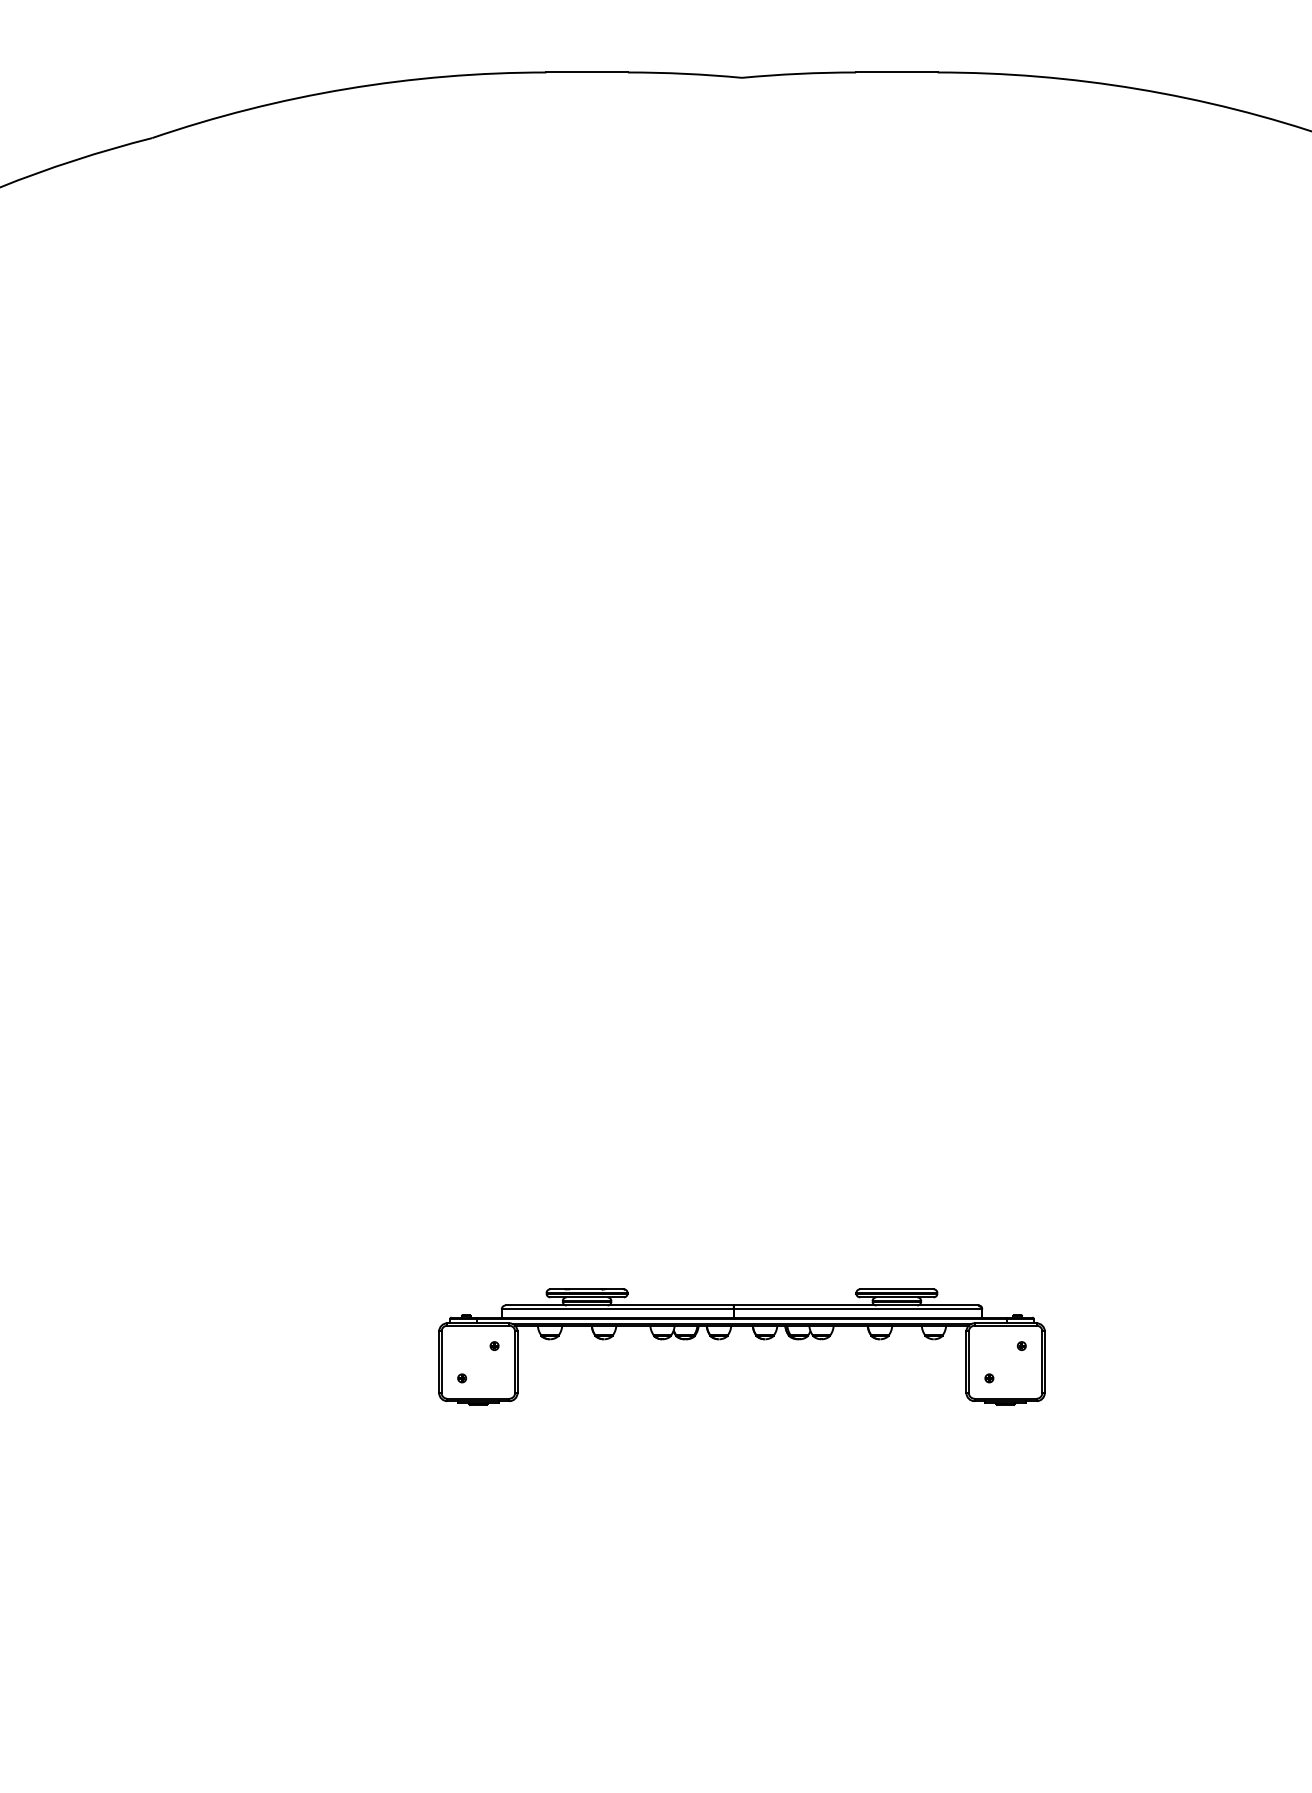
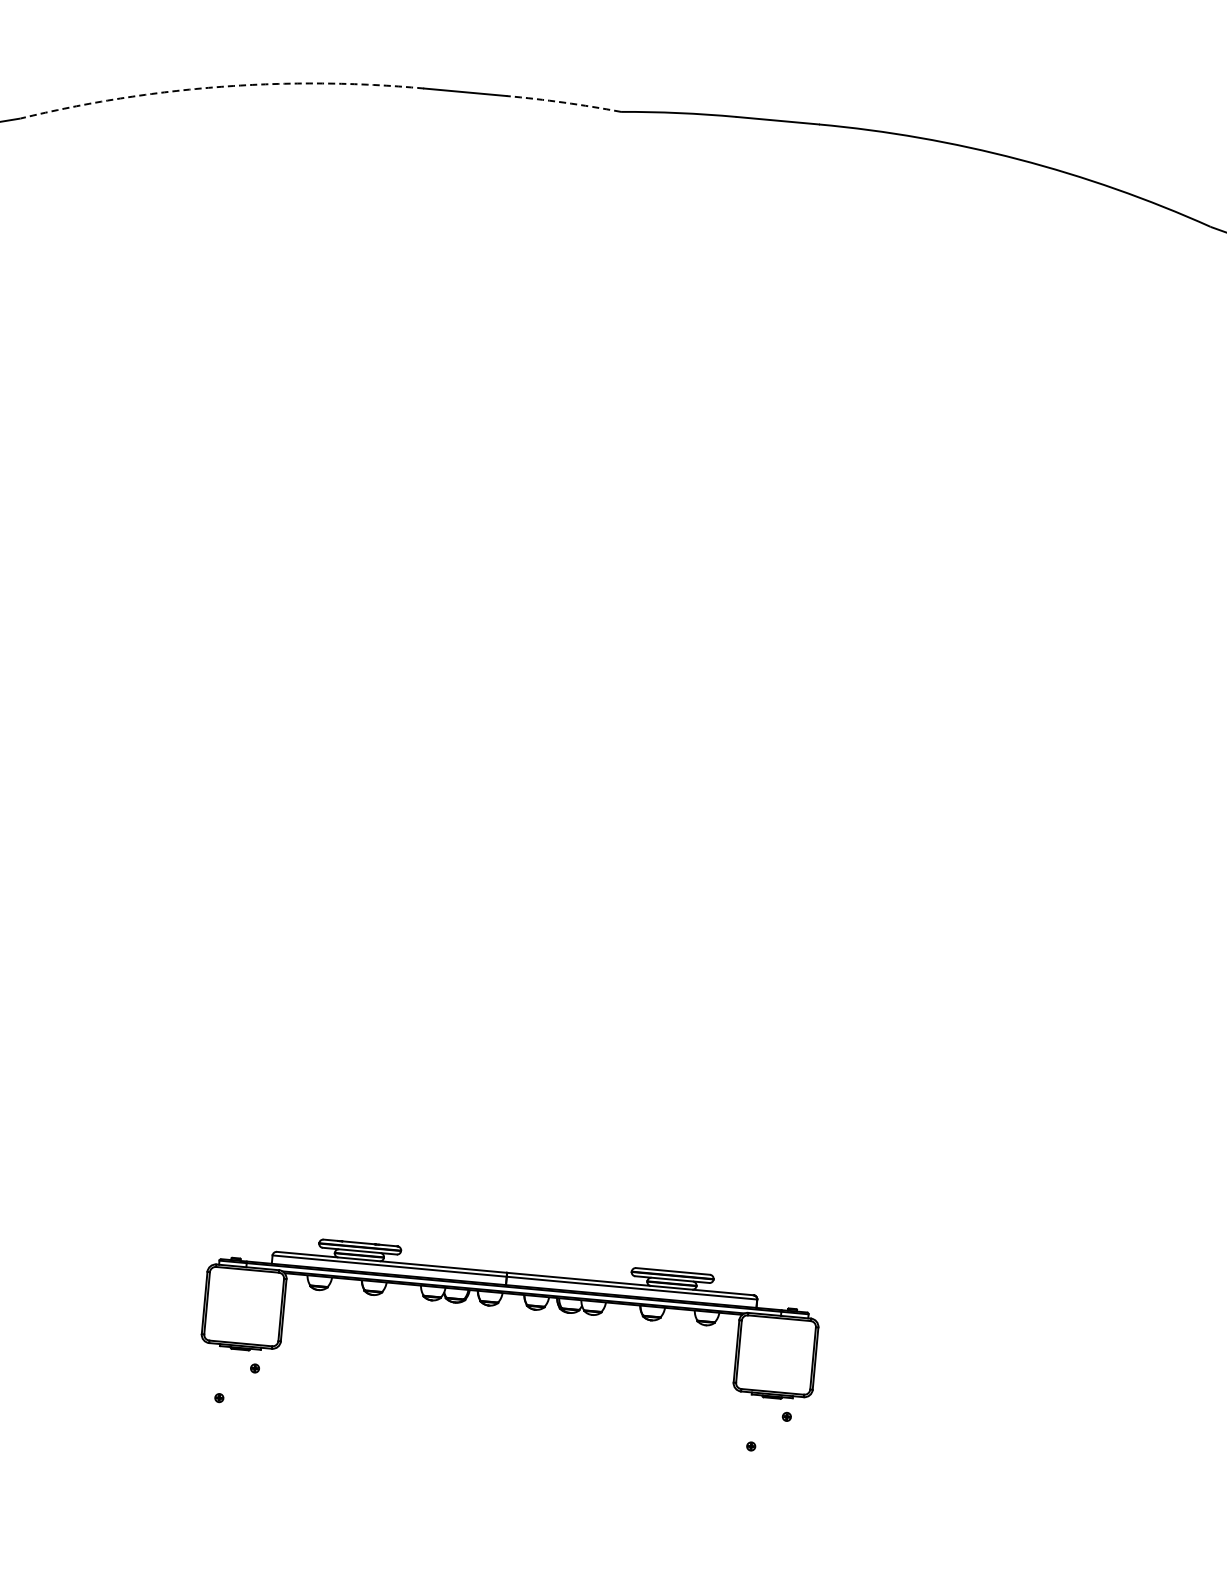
arc: (685, 73) -> (564, 102), solid -> dashed
arc: (346, 89) -> (221, 87), solid -> dashed
part: (728, 1336) -> (498, 1303), moved

